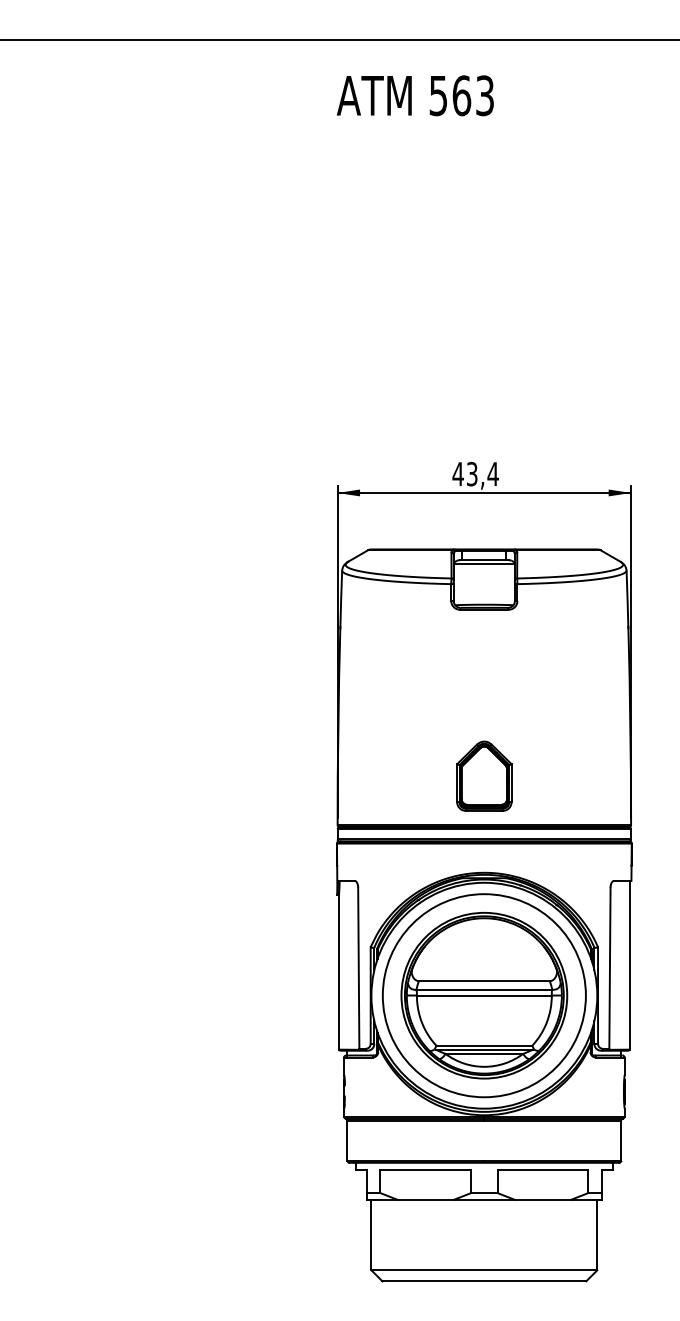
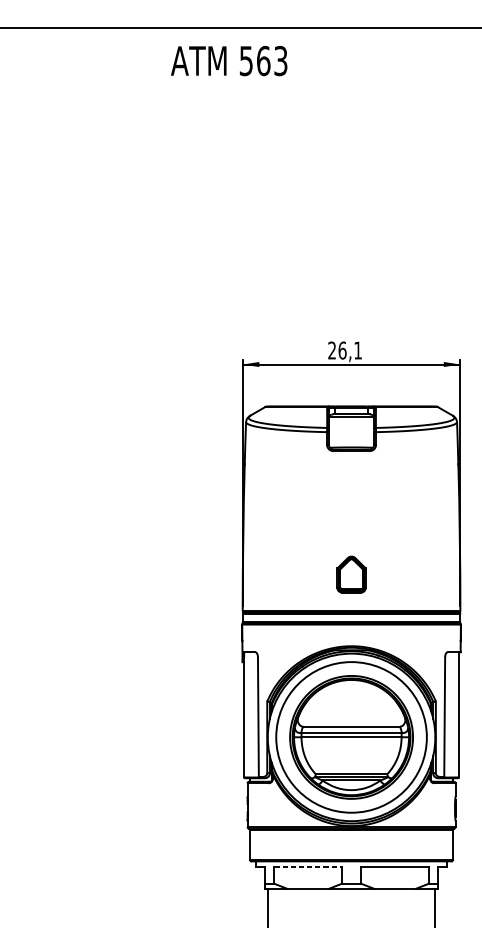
text: (414, 95) -> (228, 60), moved
text: (475, 473) -> (344, 350), 43,4 -> 26,1
part: (484, 775) -> (351, 574), size x0.7
line: (426, 1169) -> (308, 866), solid -> dashed

